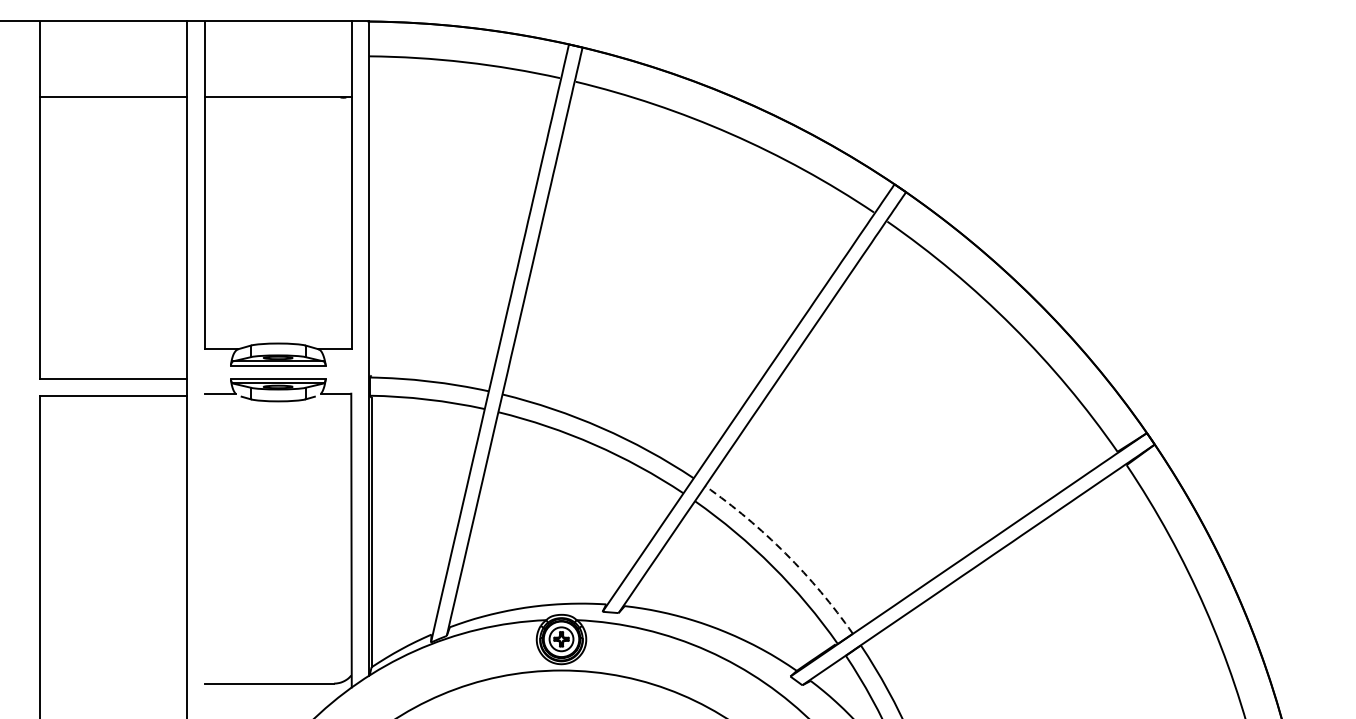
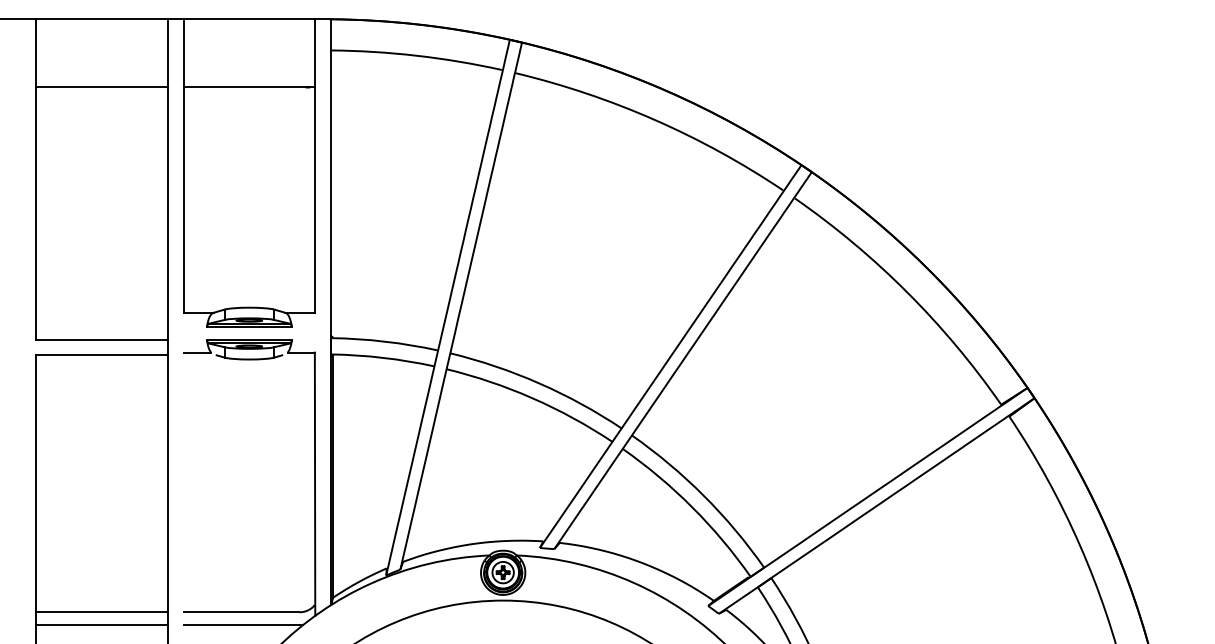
arc: (785, 553) -> (703, 495), dashed -> solid
line: (114, 683) -> (102, 612), added
line: (114, 697) -> (102, 624), added
line: (271, 697) -> (243, 624), added

